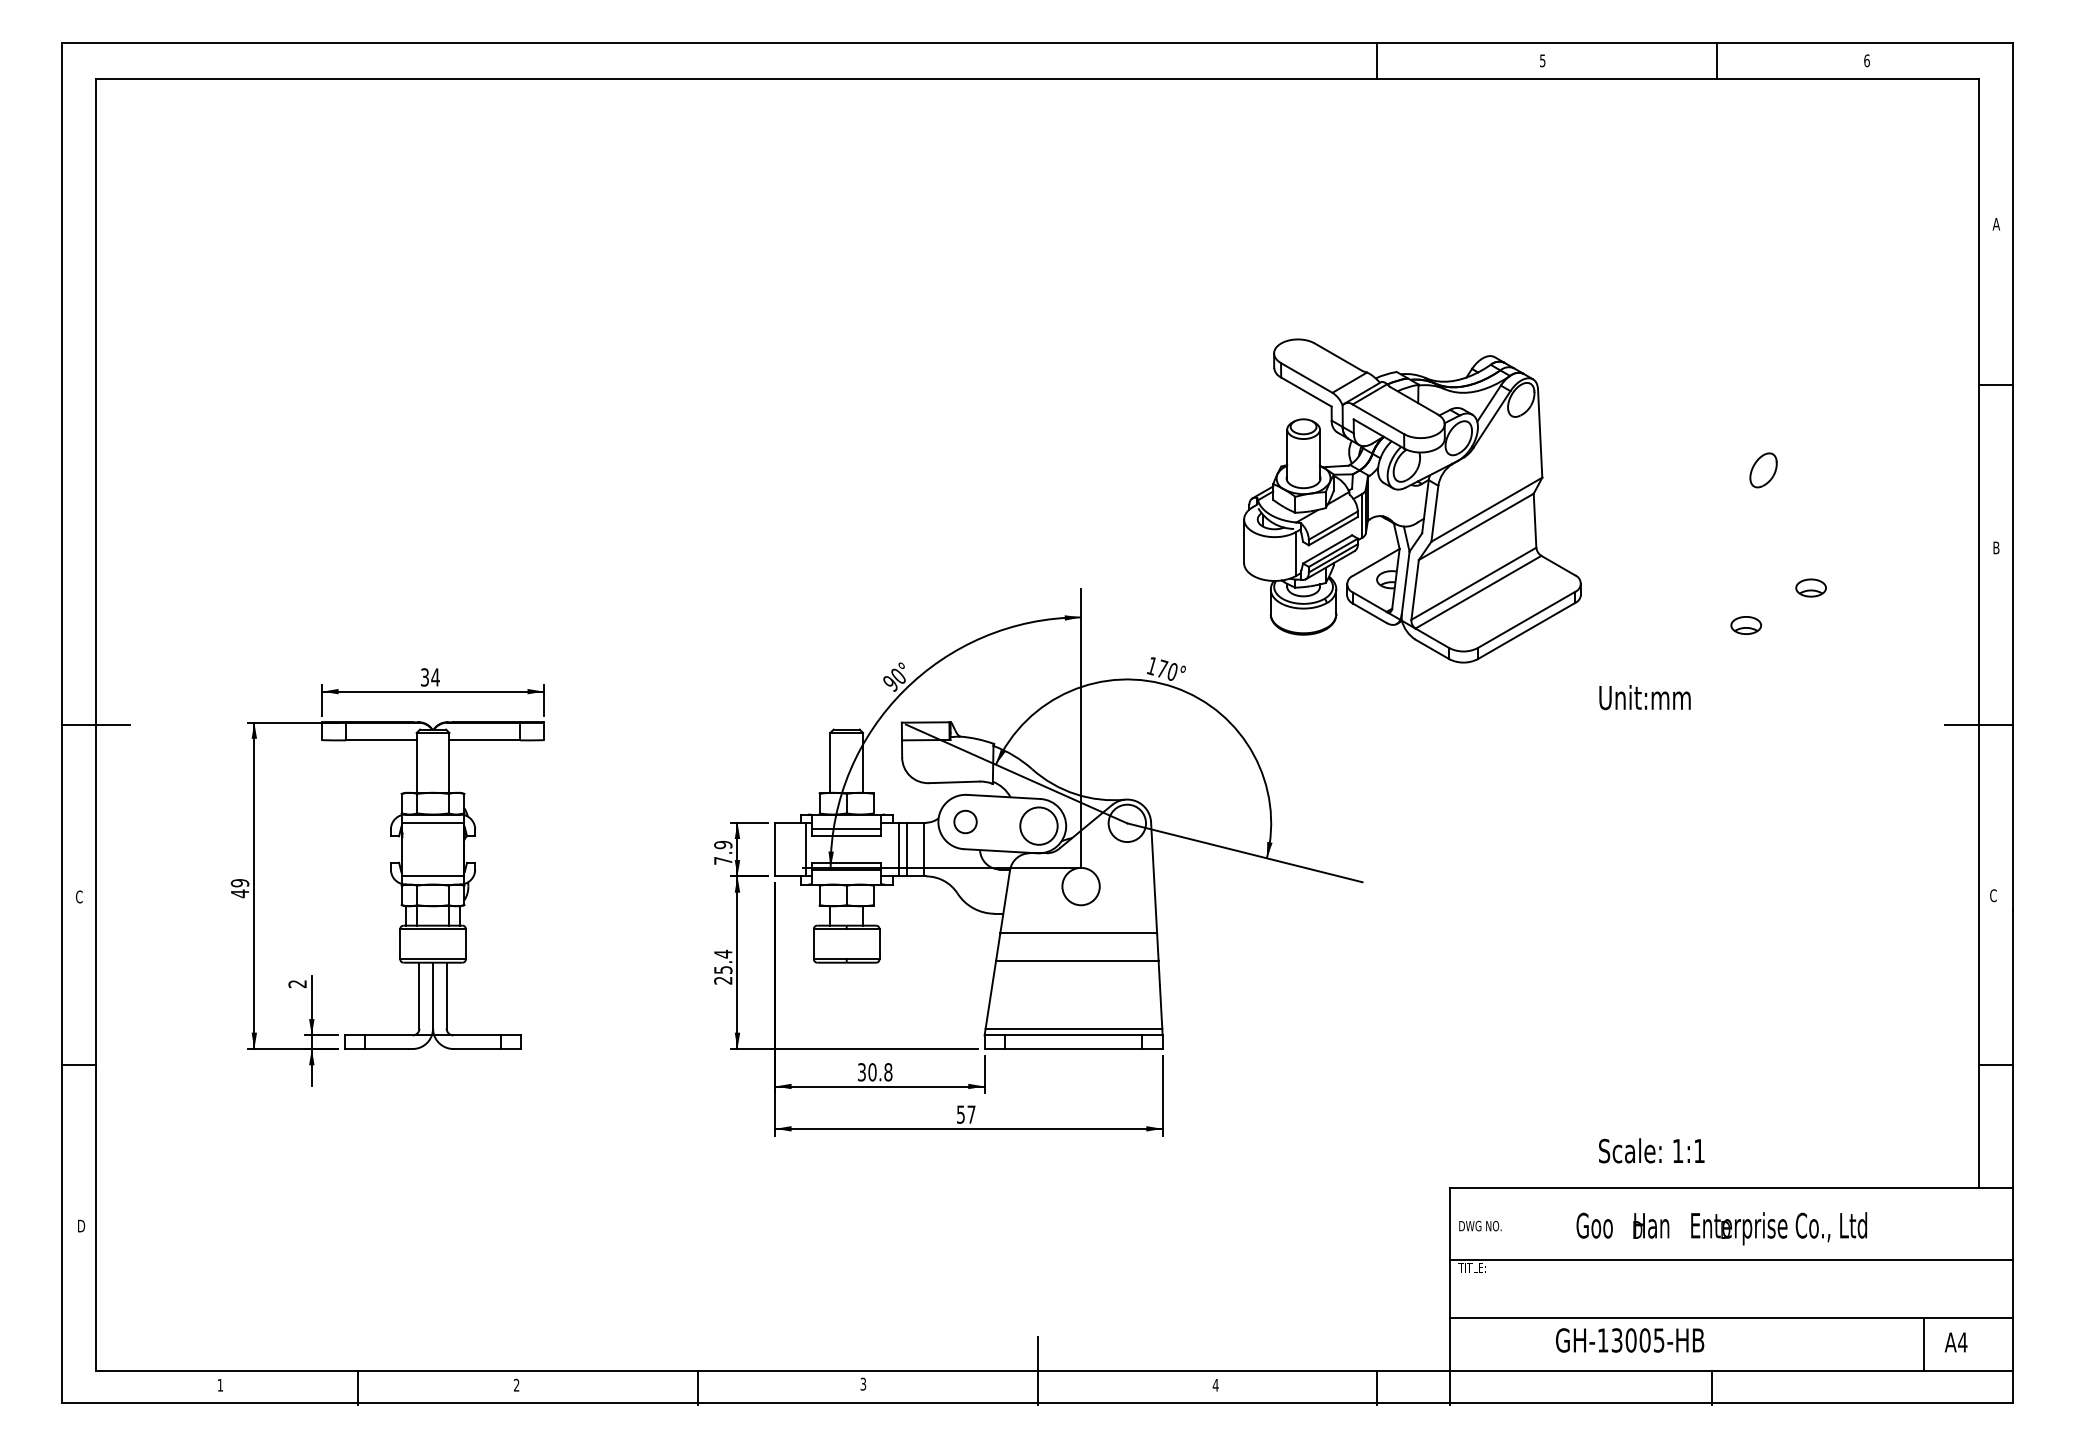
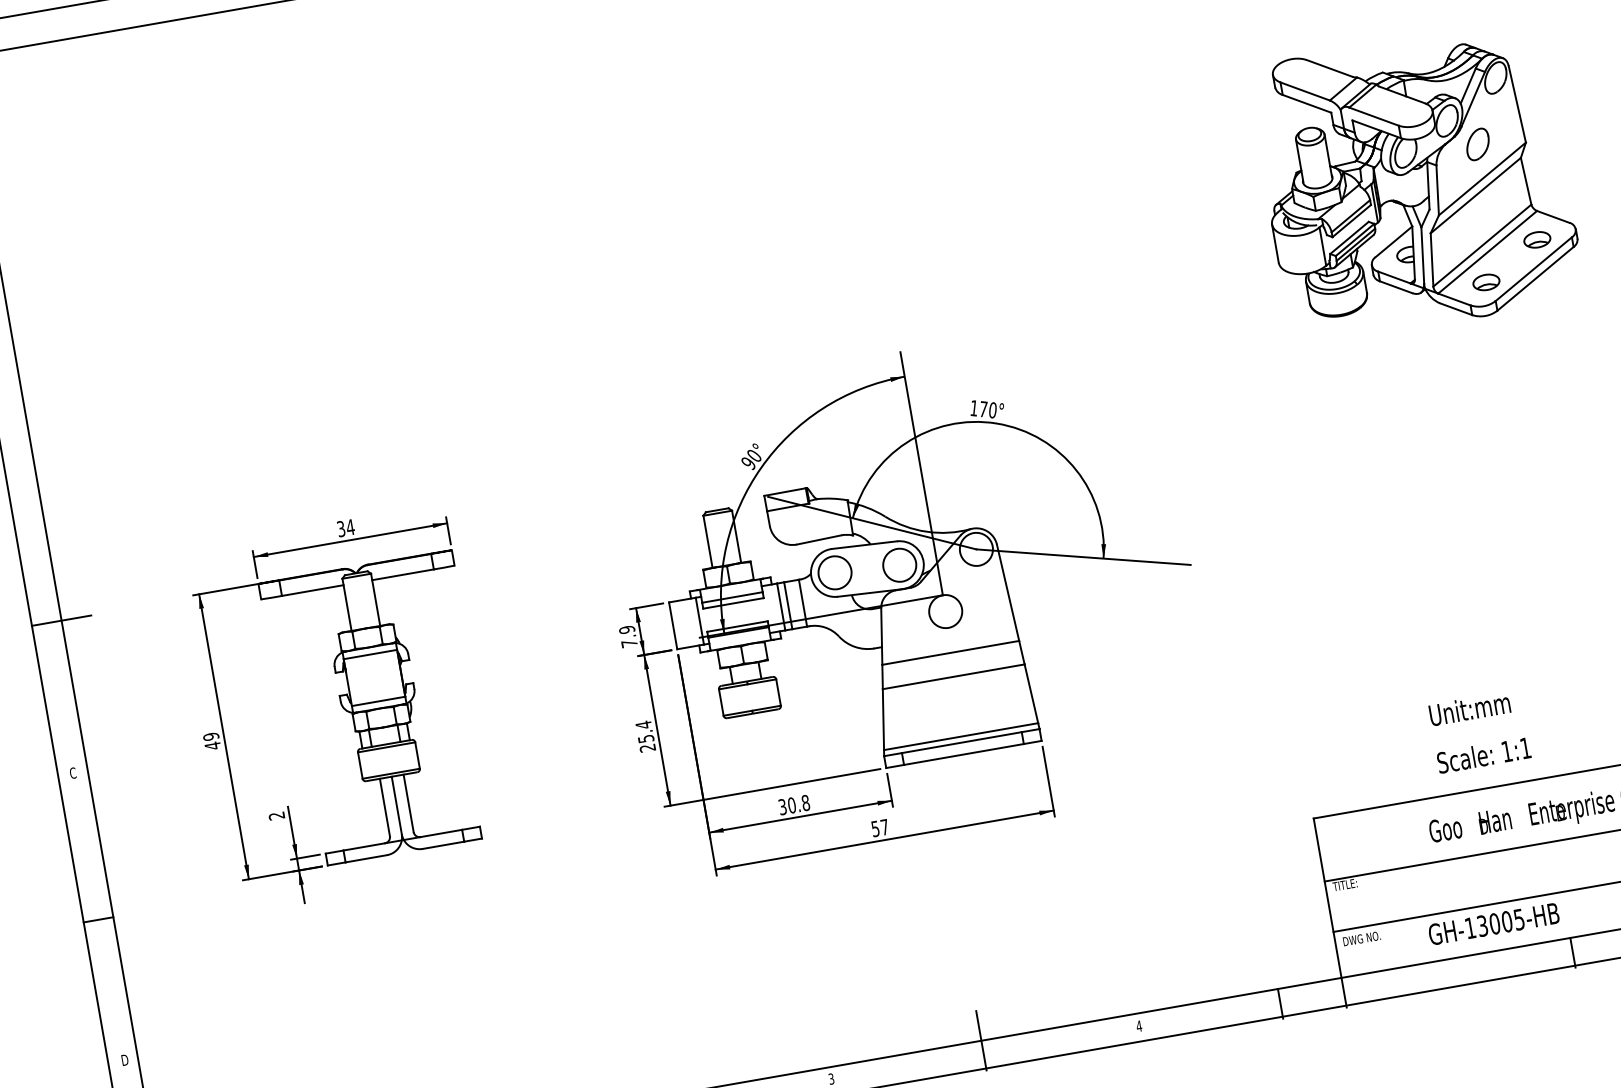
part: (1412, 500) -> (1416, 182), moved
text: (1644, 697) -> (1469, 708), moved
circle: (965, 821) -> (834, 572), size x1.67
text: (1480, 1226) -> (1362, 939), moved

